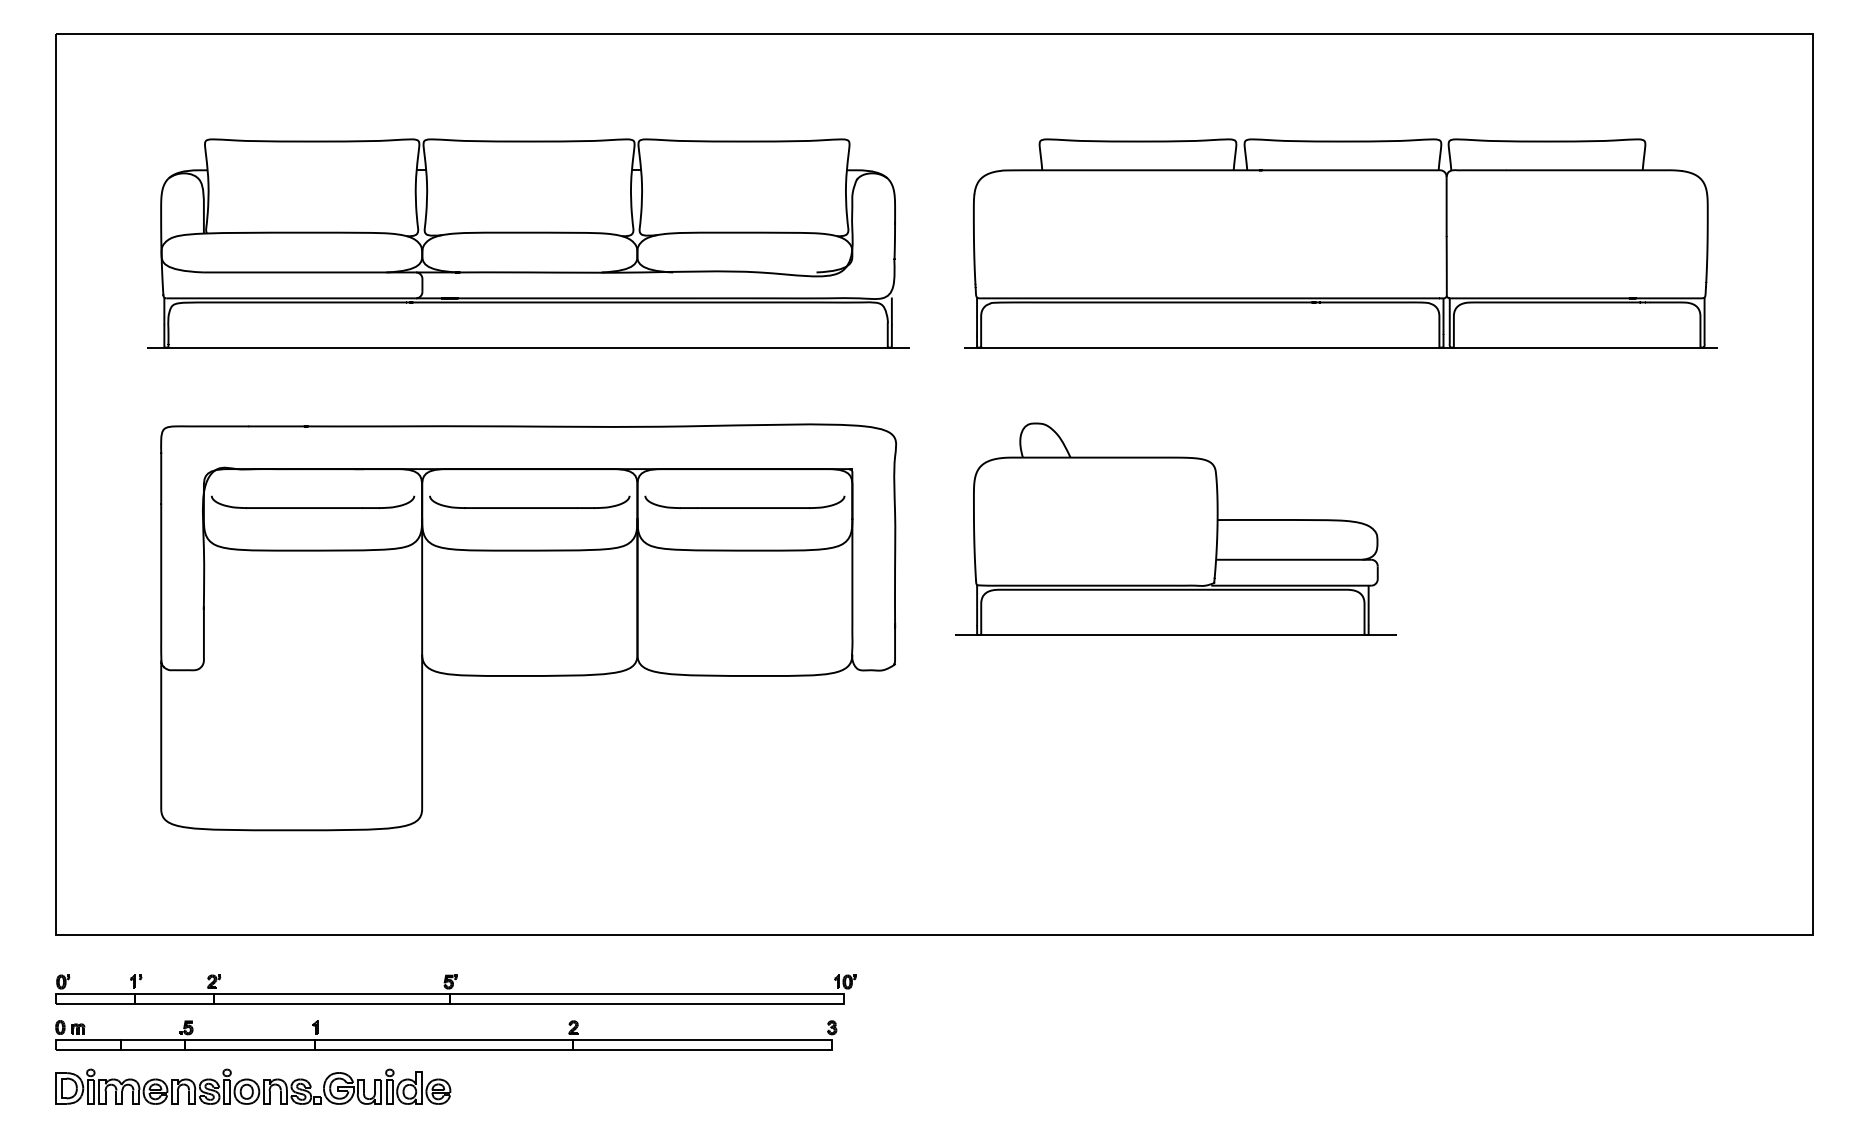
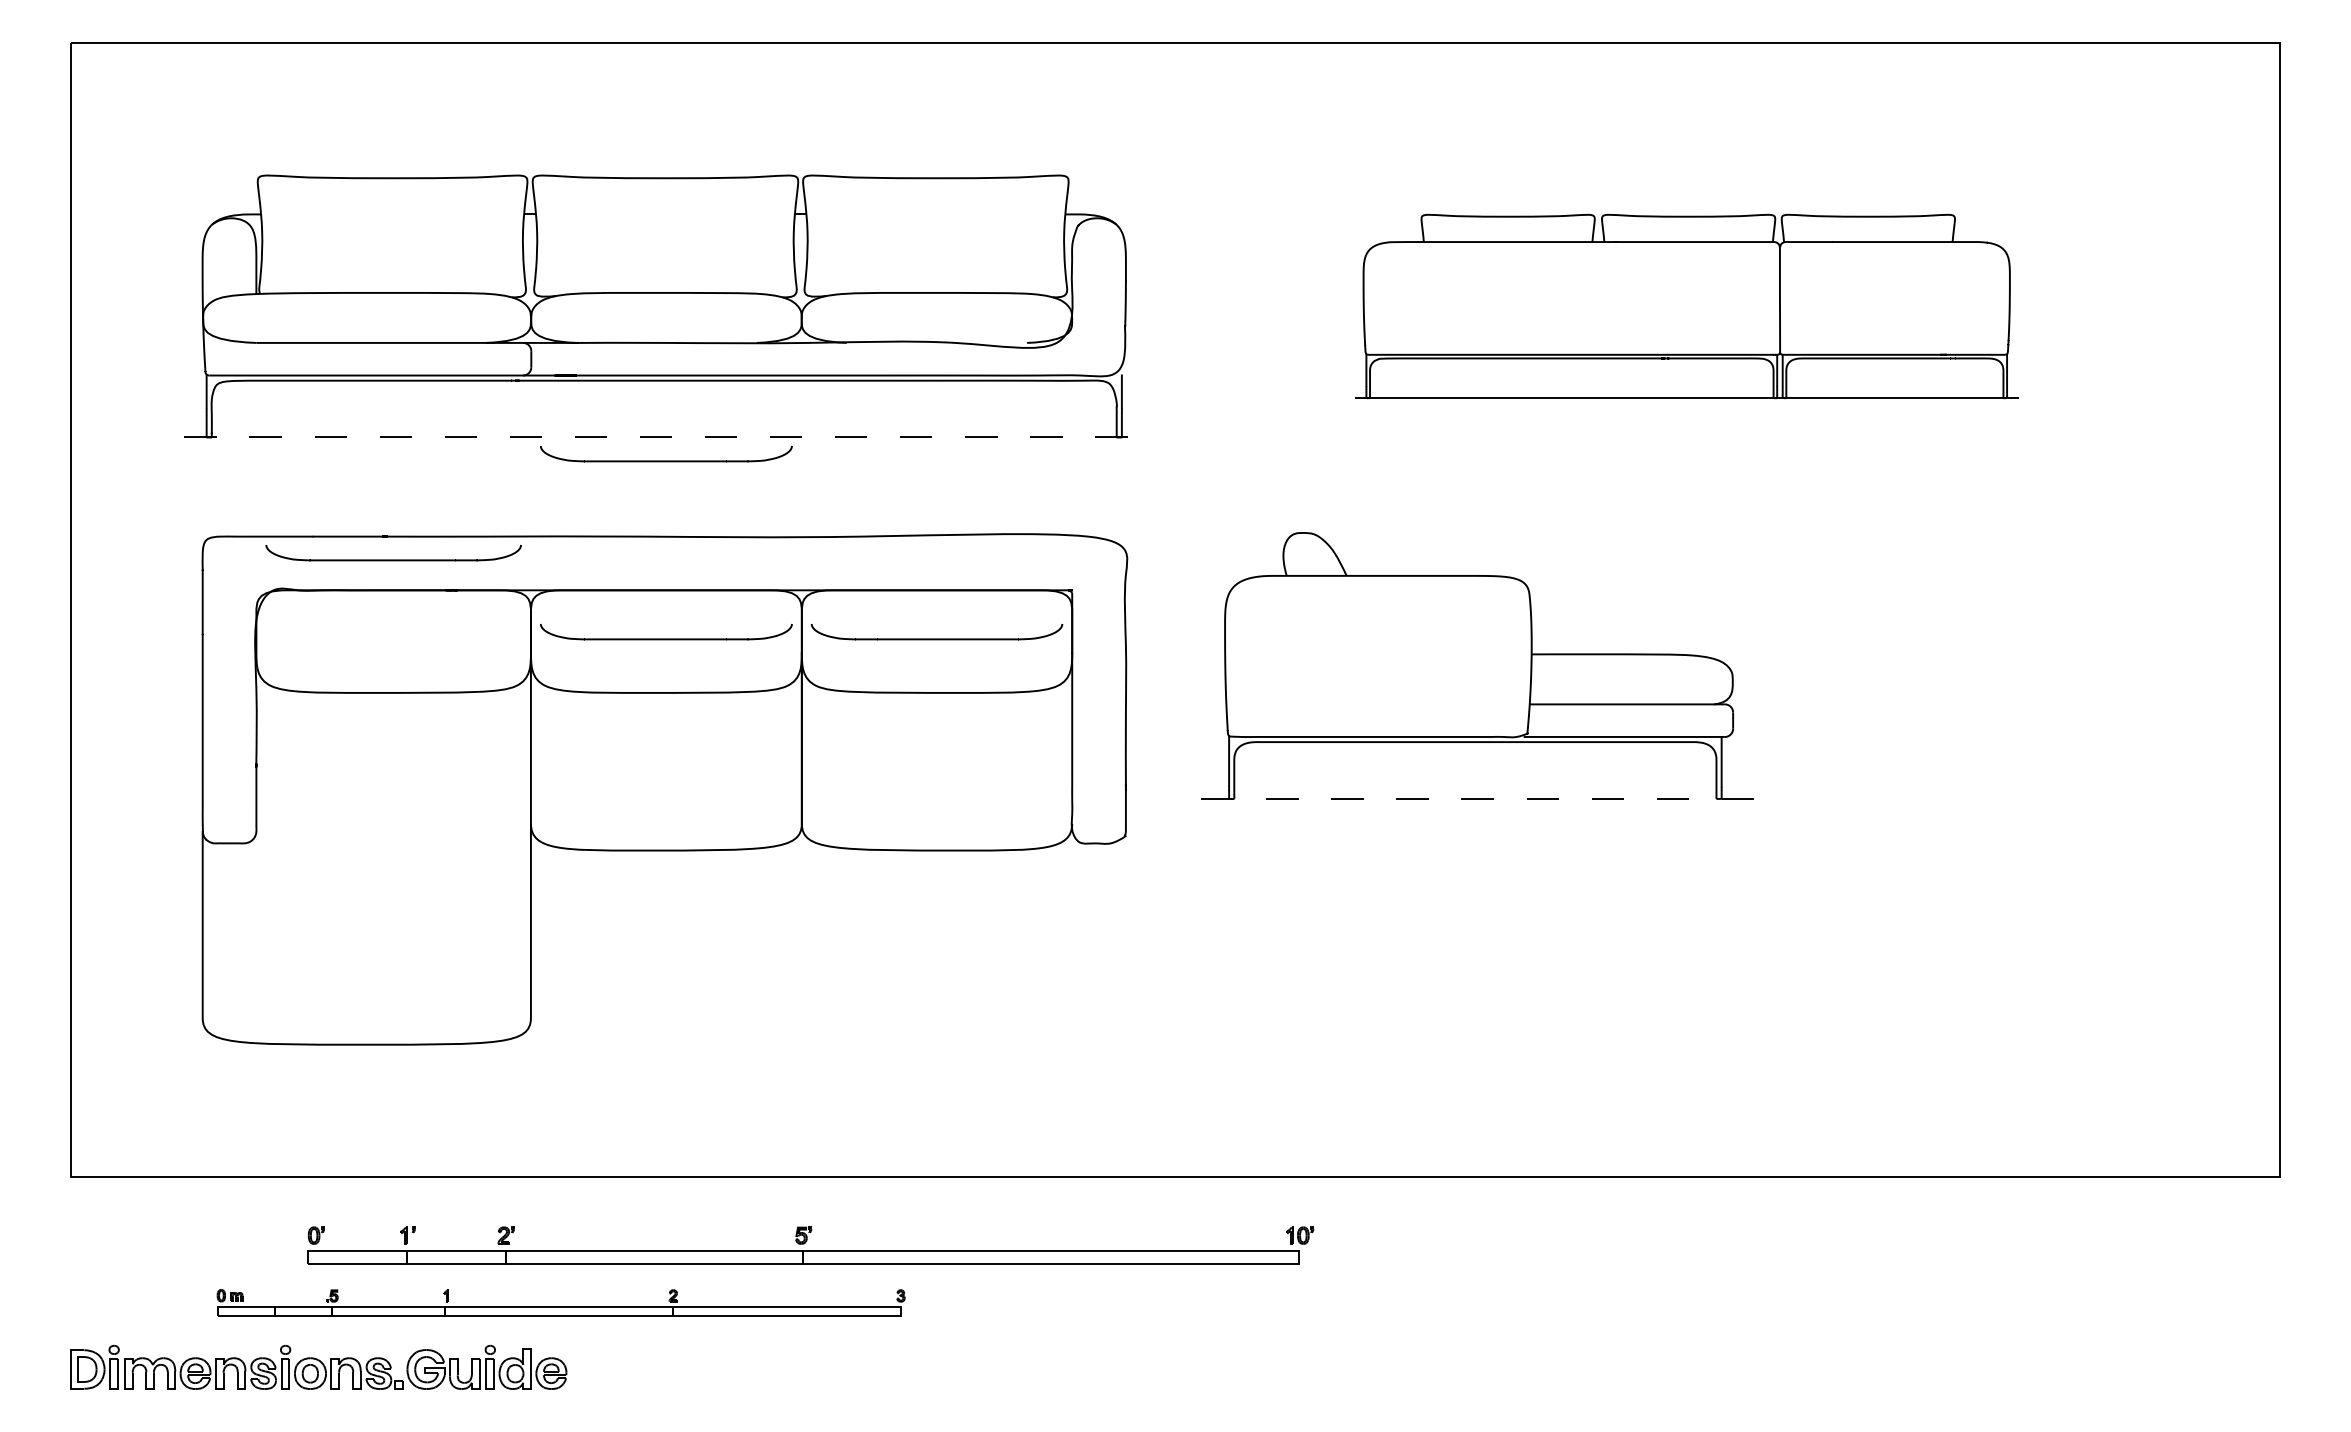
part: (1340, 243) -> (1686, 306), size x0.7
line: (528, 347) -> (664, 437), solid -> dashed
curve: (529, 365) -> (666, 460), added
curve: (312, 507) -> (393, 559), moved
line: (1176, 634) -> (1479, 798), solid -> dashed
part: (455, 989) -> (810, 1245), moved
part: (445, 1035) -> (560, 1302), size x0.7

